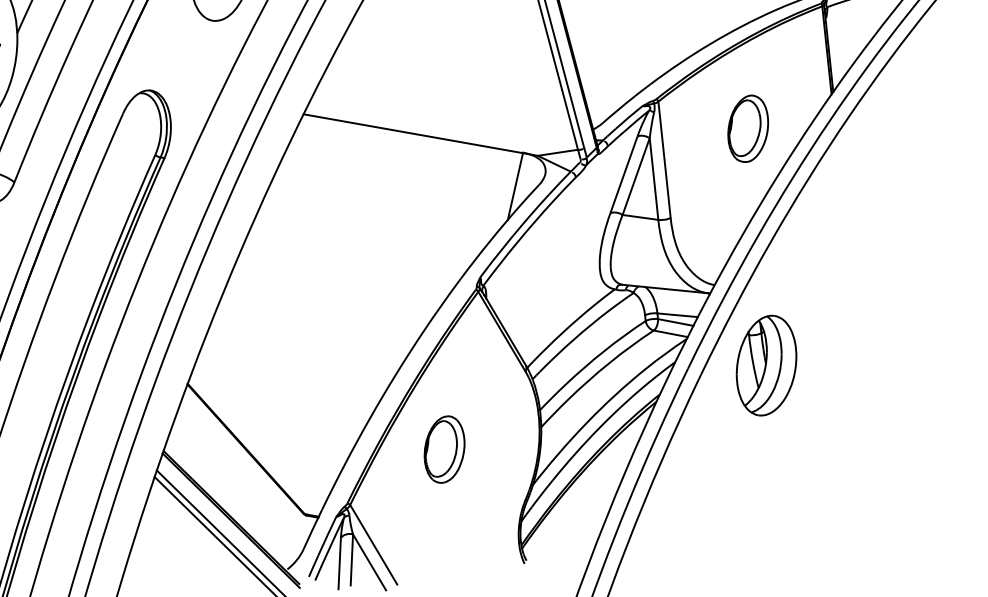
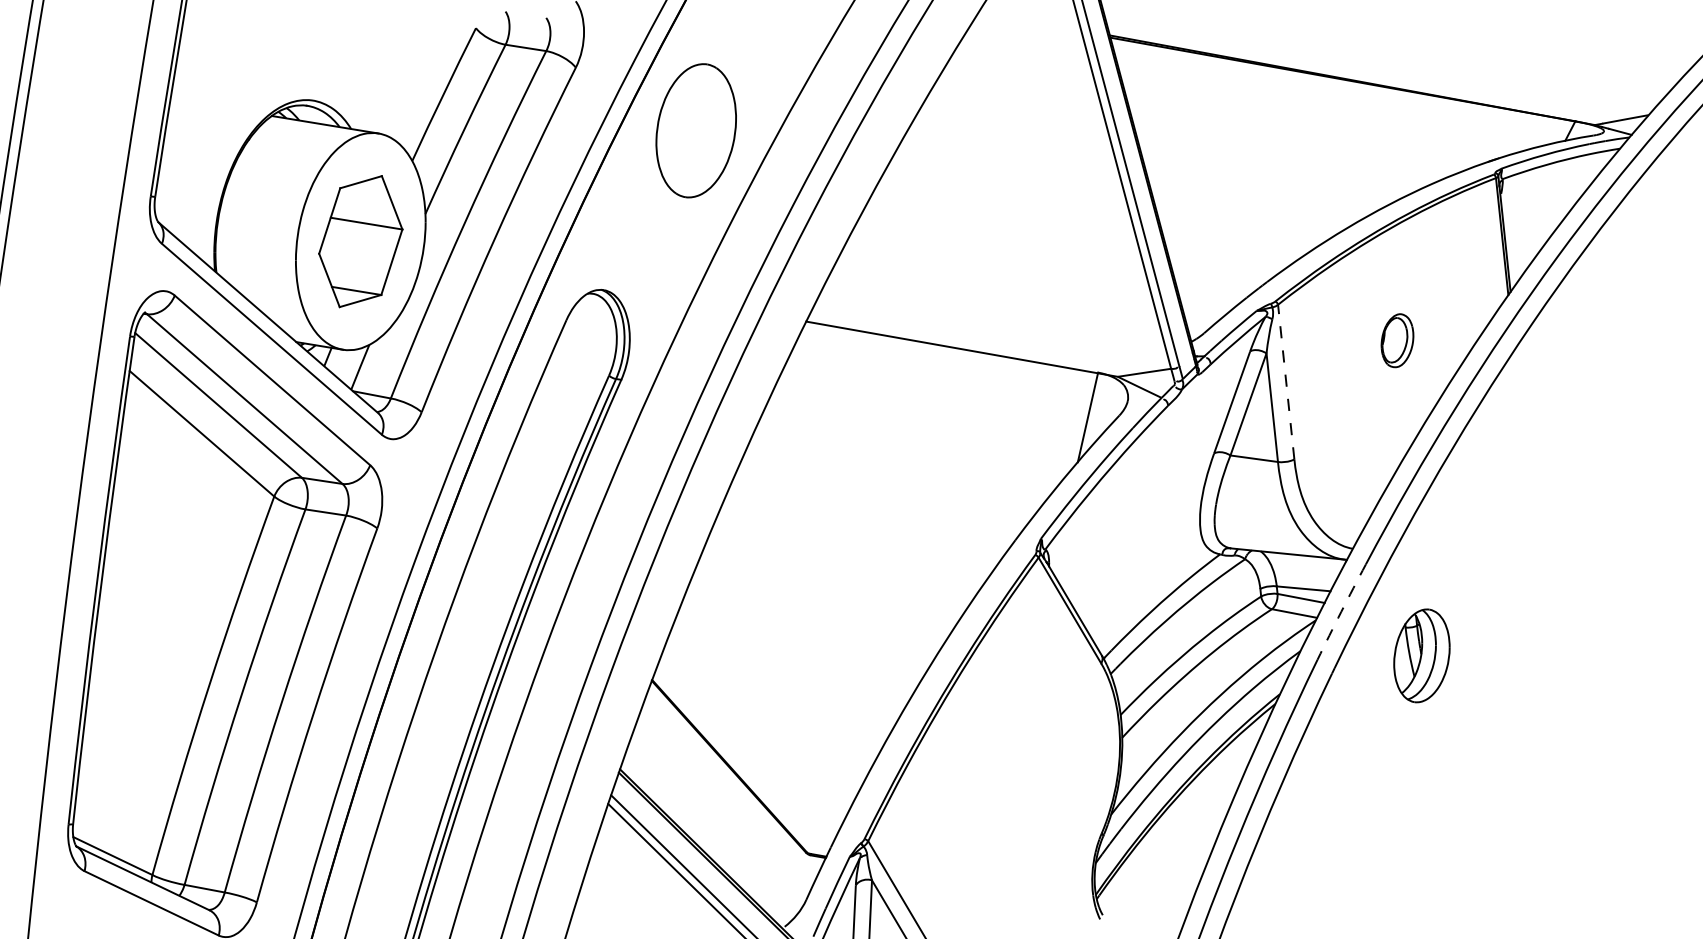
part: (748, 128) -> (1397, 340), size x0.6
line: (664, 160) -> (1286, 382), solid -> dashed
arc: (706, 332) -> (1341, 611), solid -> dashed
part: (766, 365) -> (1421, 655), size x0.7
part: (444, 449) -> (993, 767), removed

